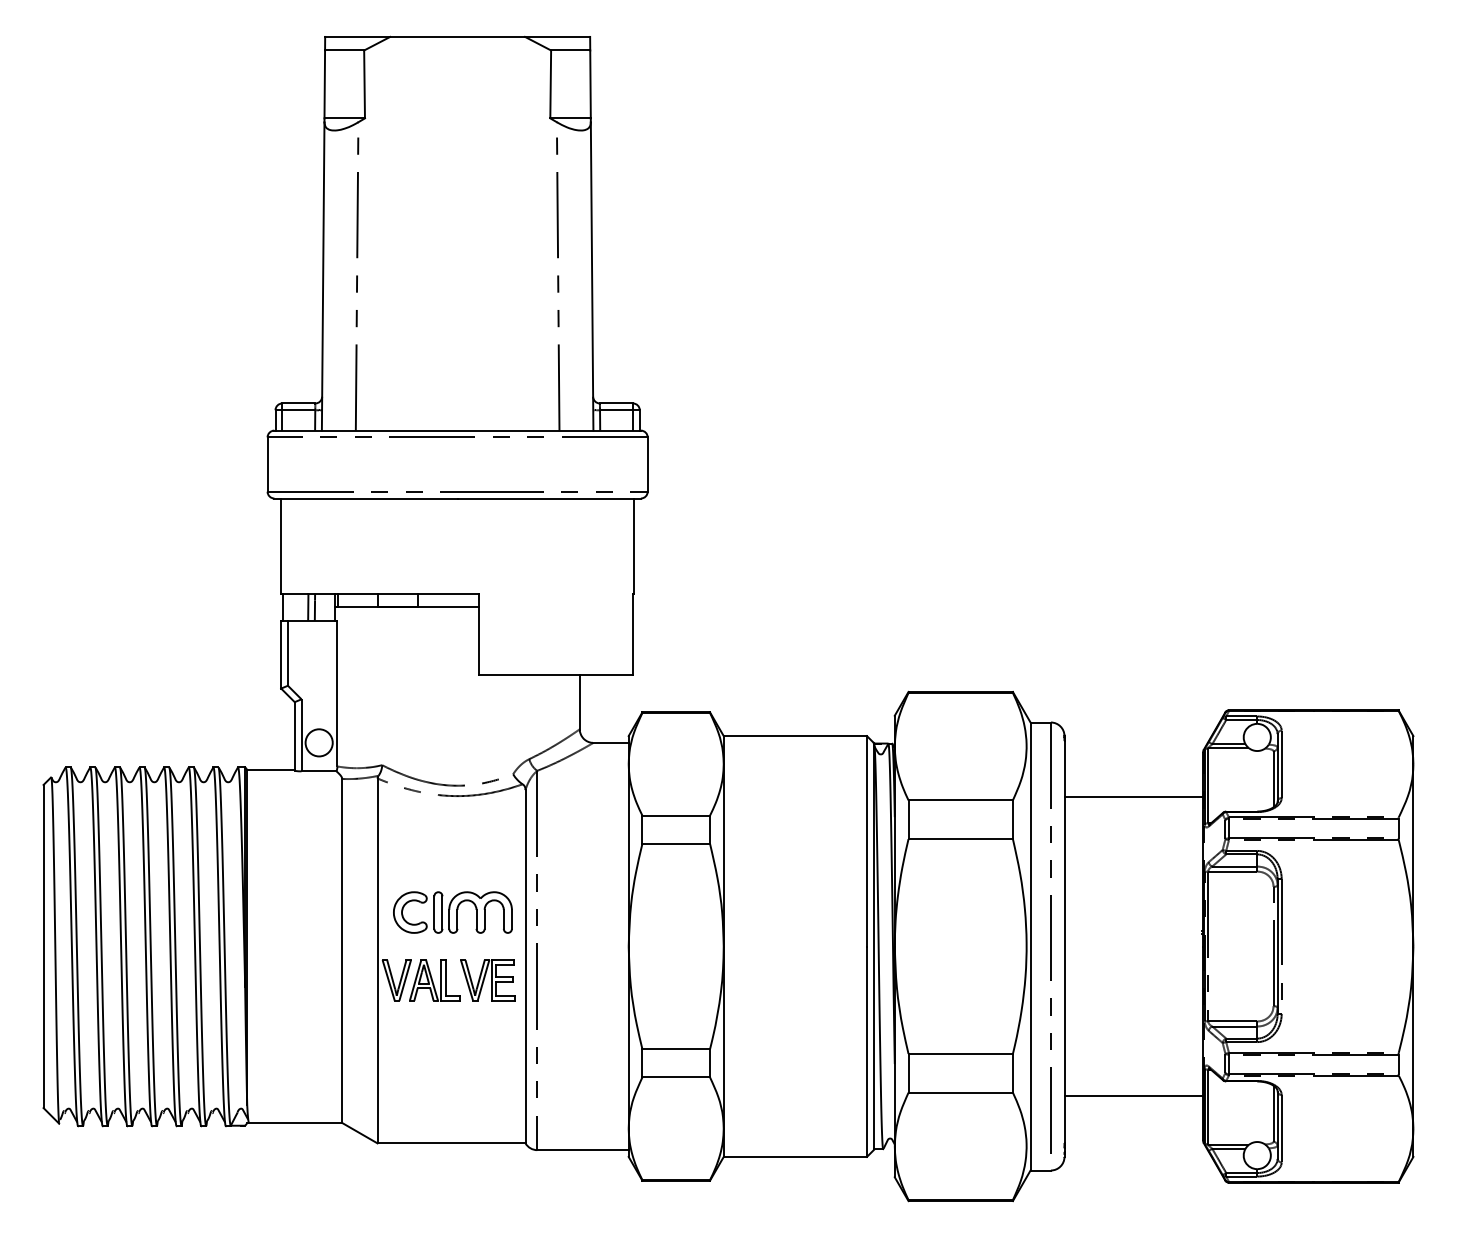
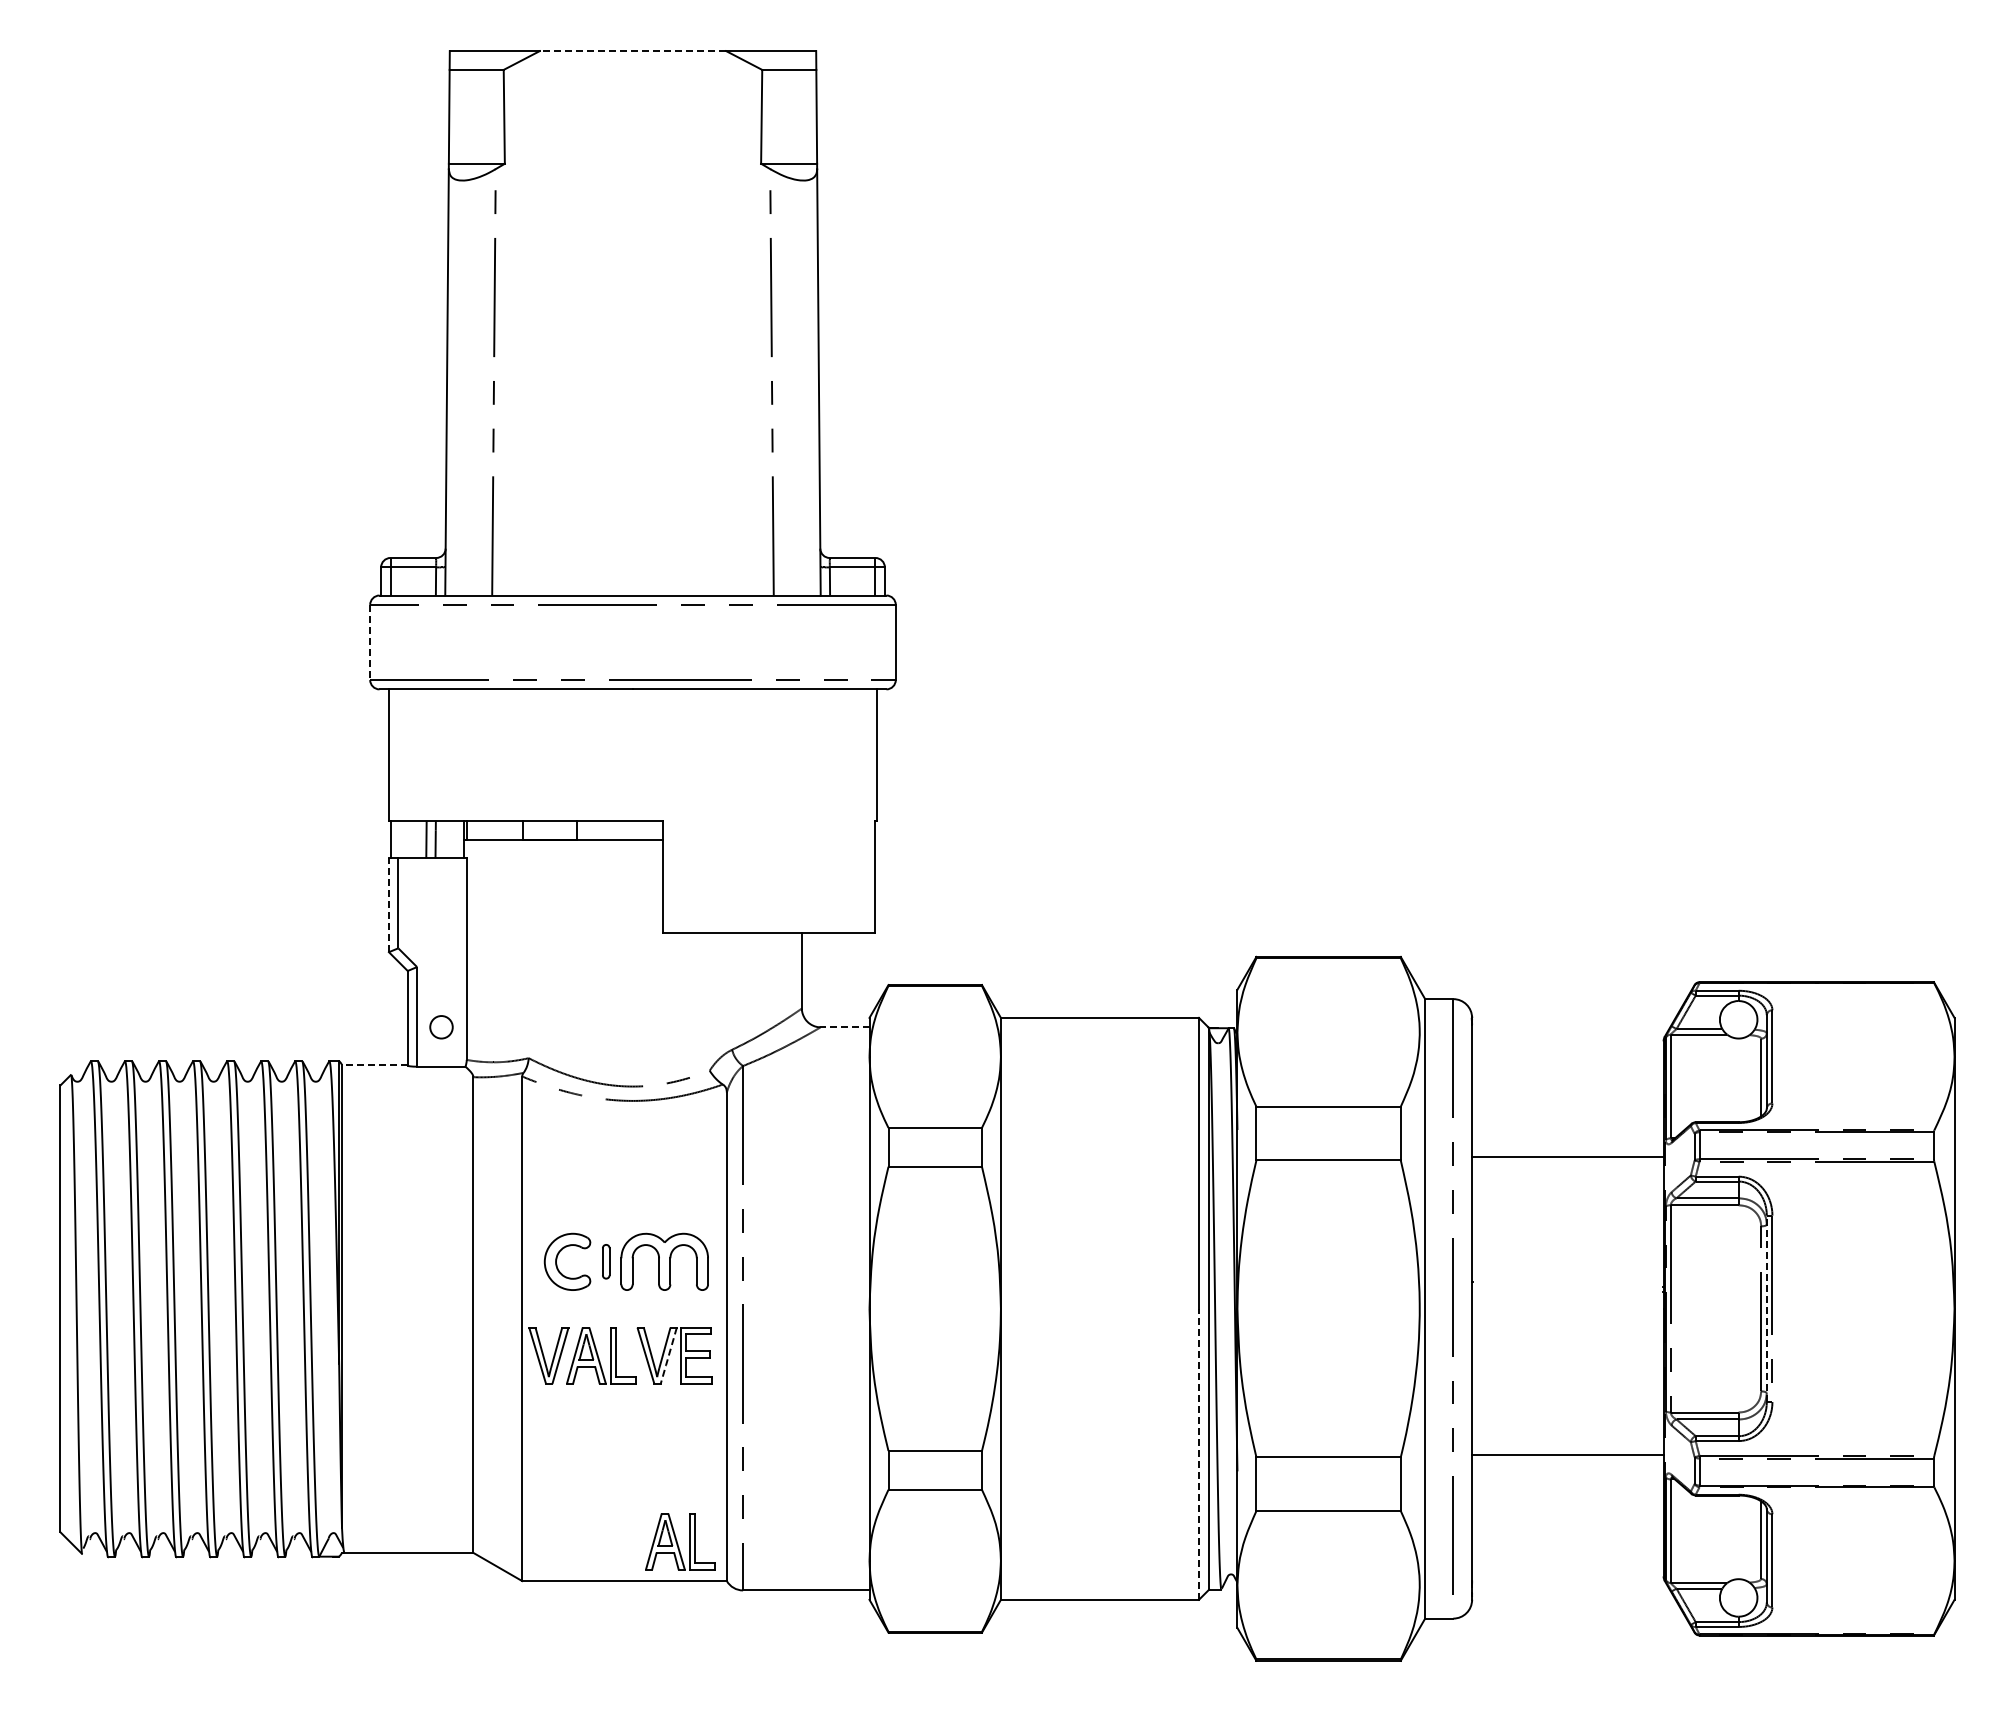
line: (457, 37) -> (632, 51), solid -> dashed
line: (267, 464) -> (370, 642), solid -> dashed
line: (280, 654) -> (388, 905), solid -> dashed
circle: (319, 743) -> (441, 1027), size x0.6
line: (610, 743) -> (844, 1027), solid -> dashed
line: (270, 769) -> (374, 1064), solid -> dashed
line: (1133, 797) -> (1567, 1157), moved
part: (437, 912) -> (605, 1261), size x0.6
line: (1277, 946) -> (1766, 1308), solid -> dashed
line: (483, 980) -> (668, 1356), solid -> dashed
line: (866, 1051) -> (1198, 1453), solid -> dashed
line: (1133, 1095) -> (1567, 1455), moved
part: (492, 1114) -> (680, 1541), added

